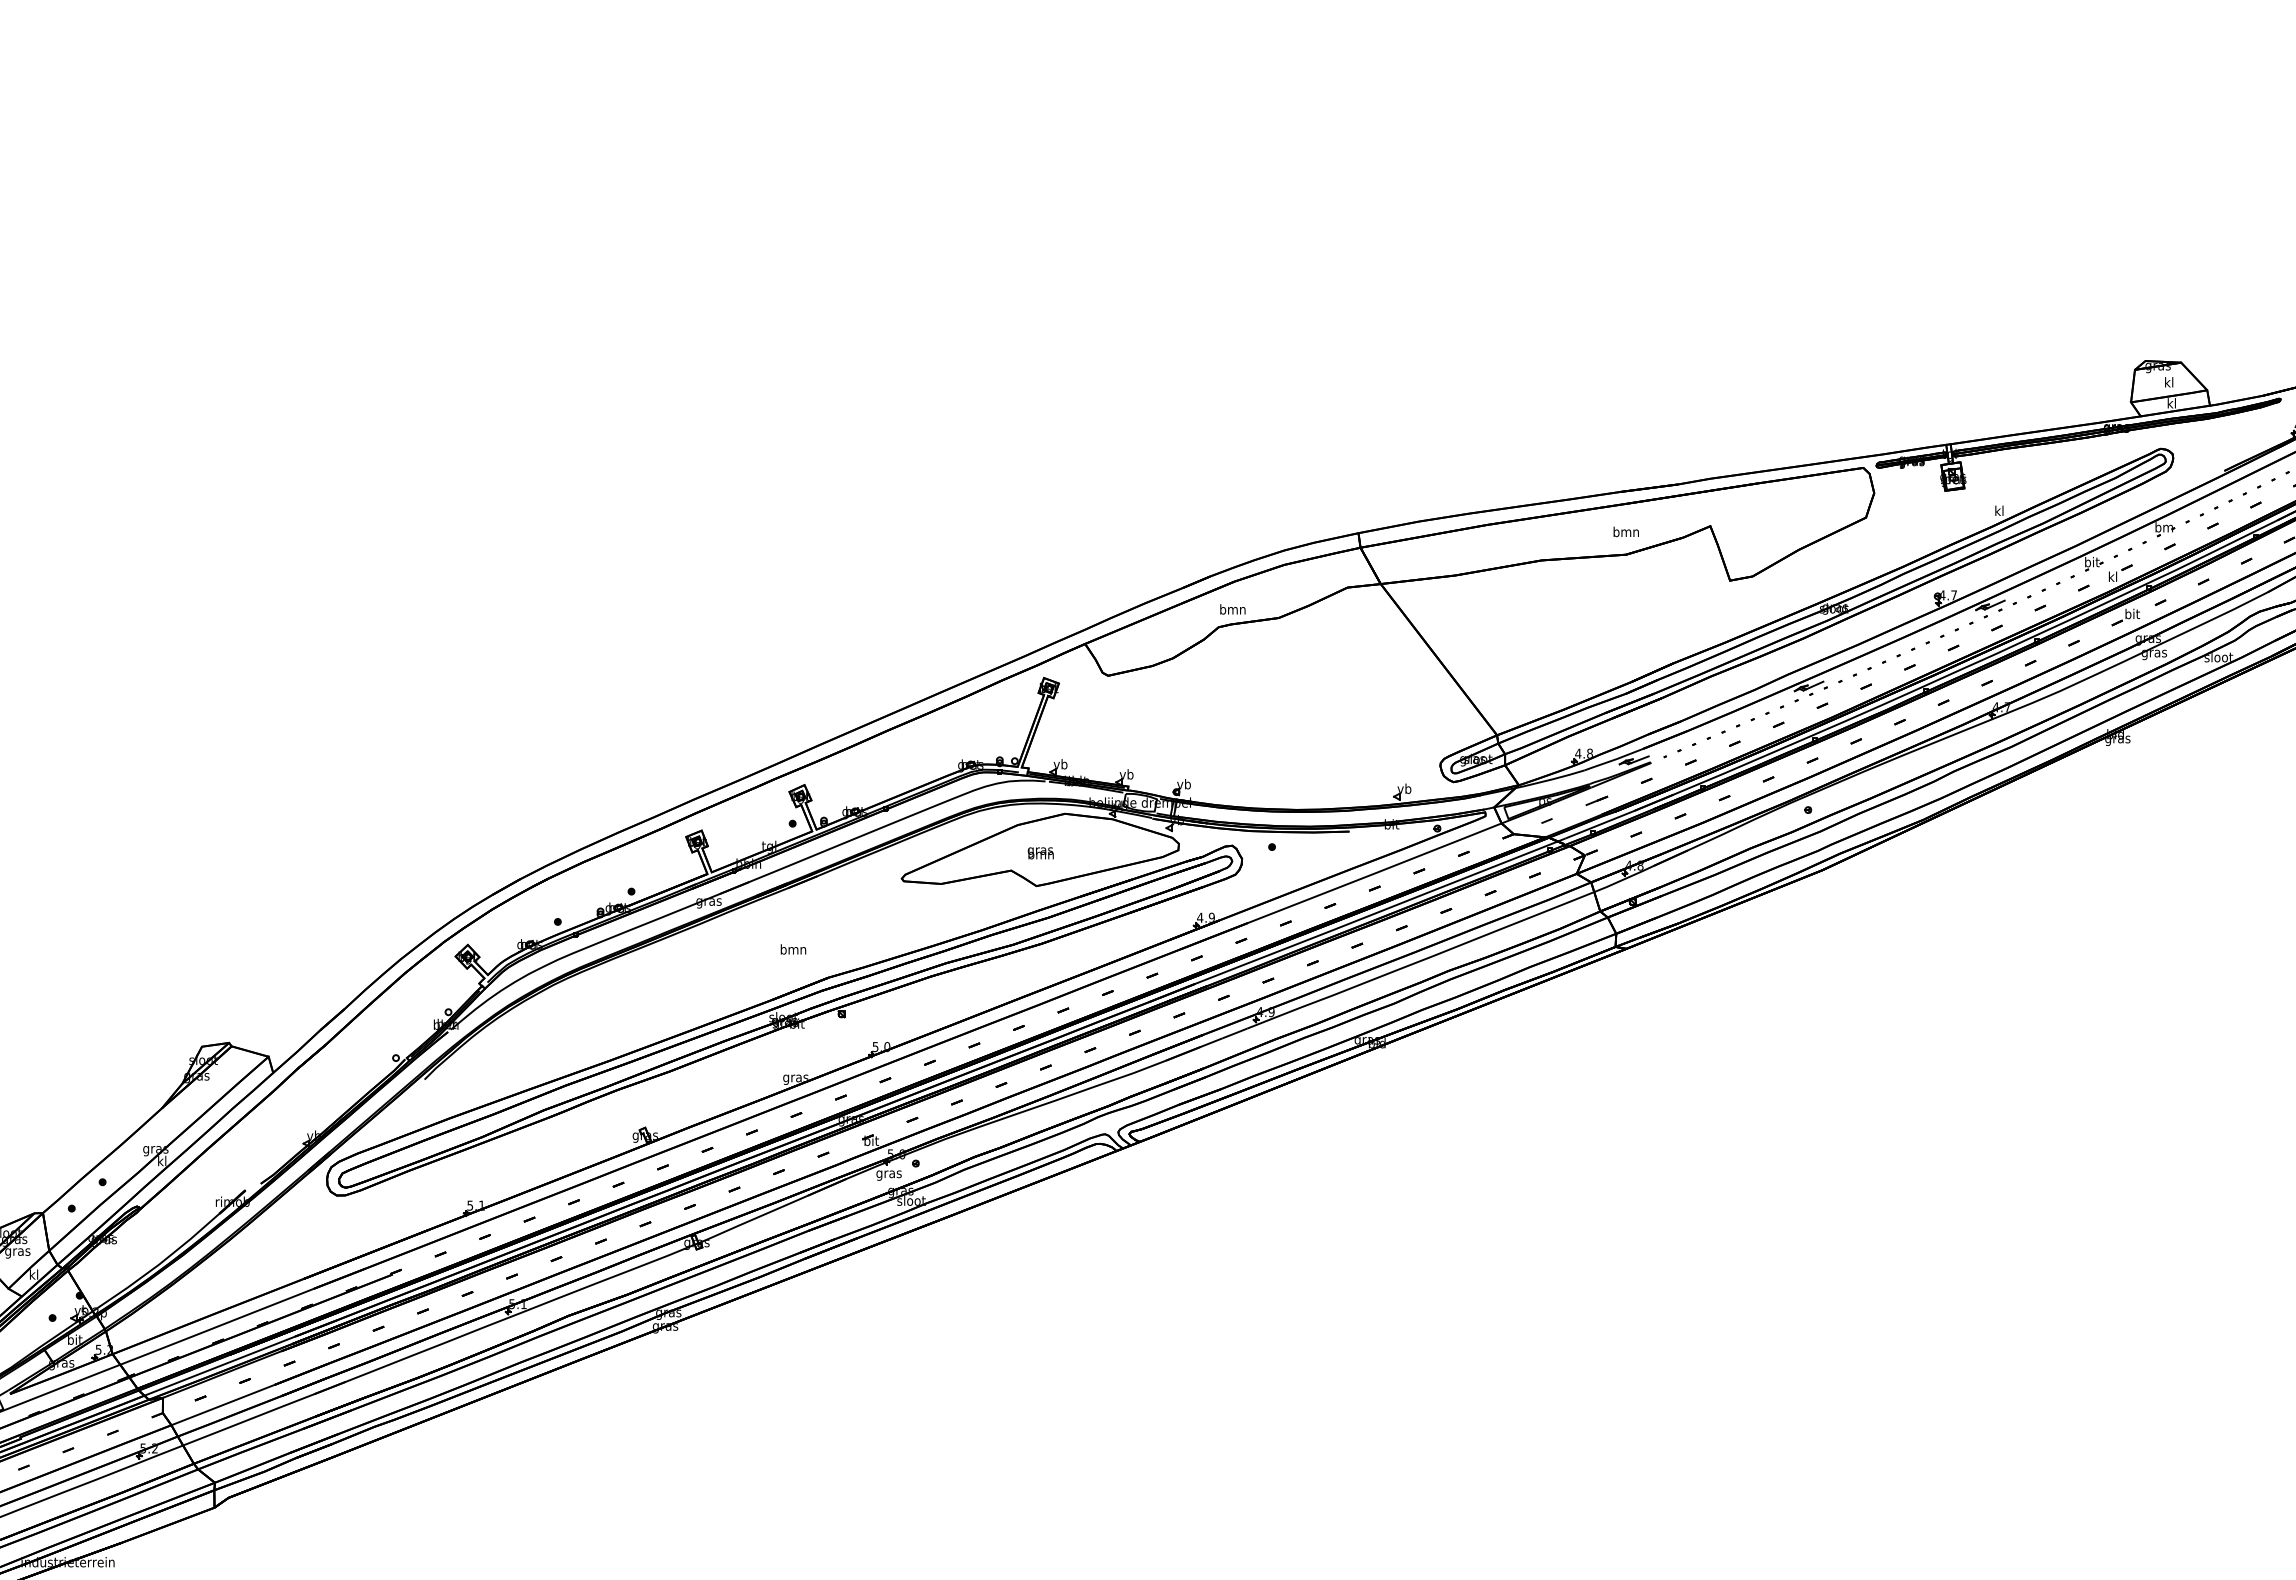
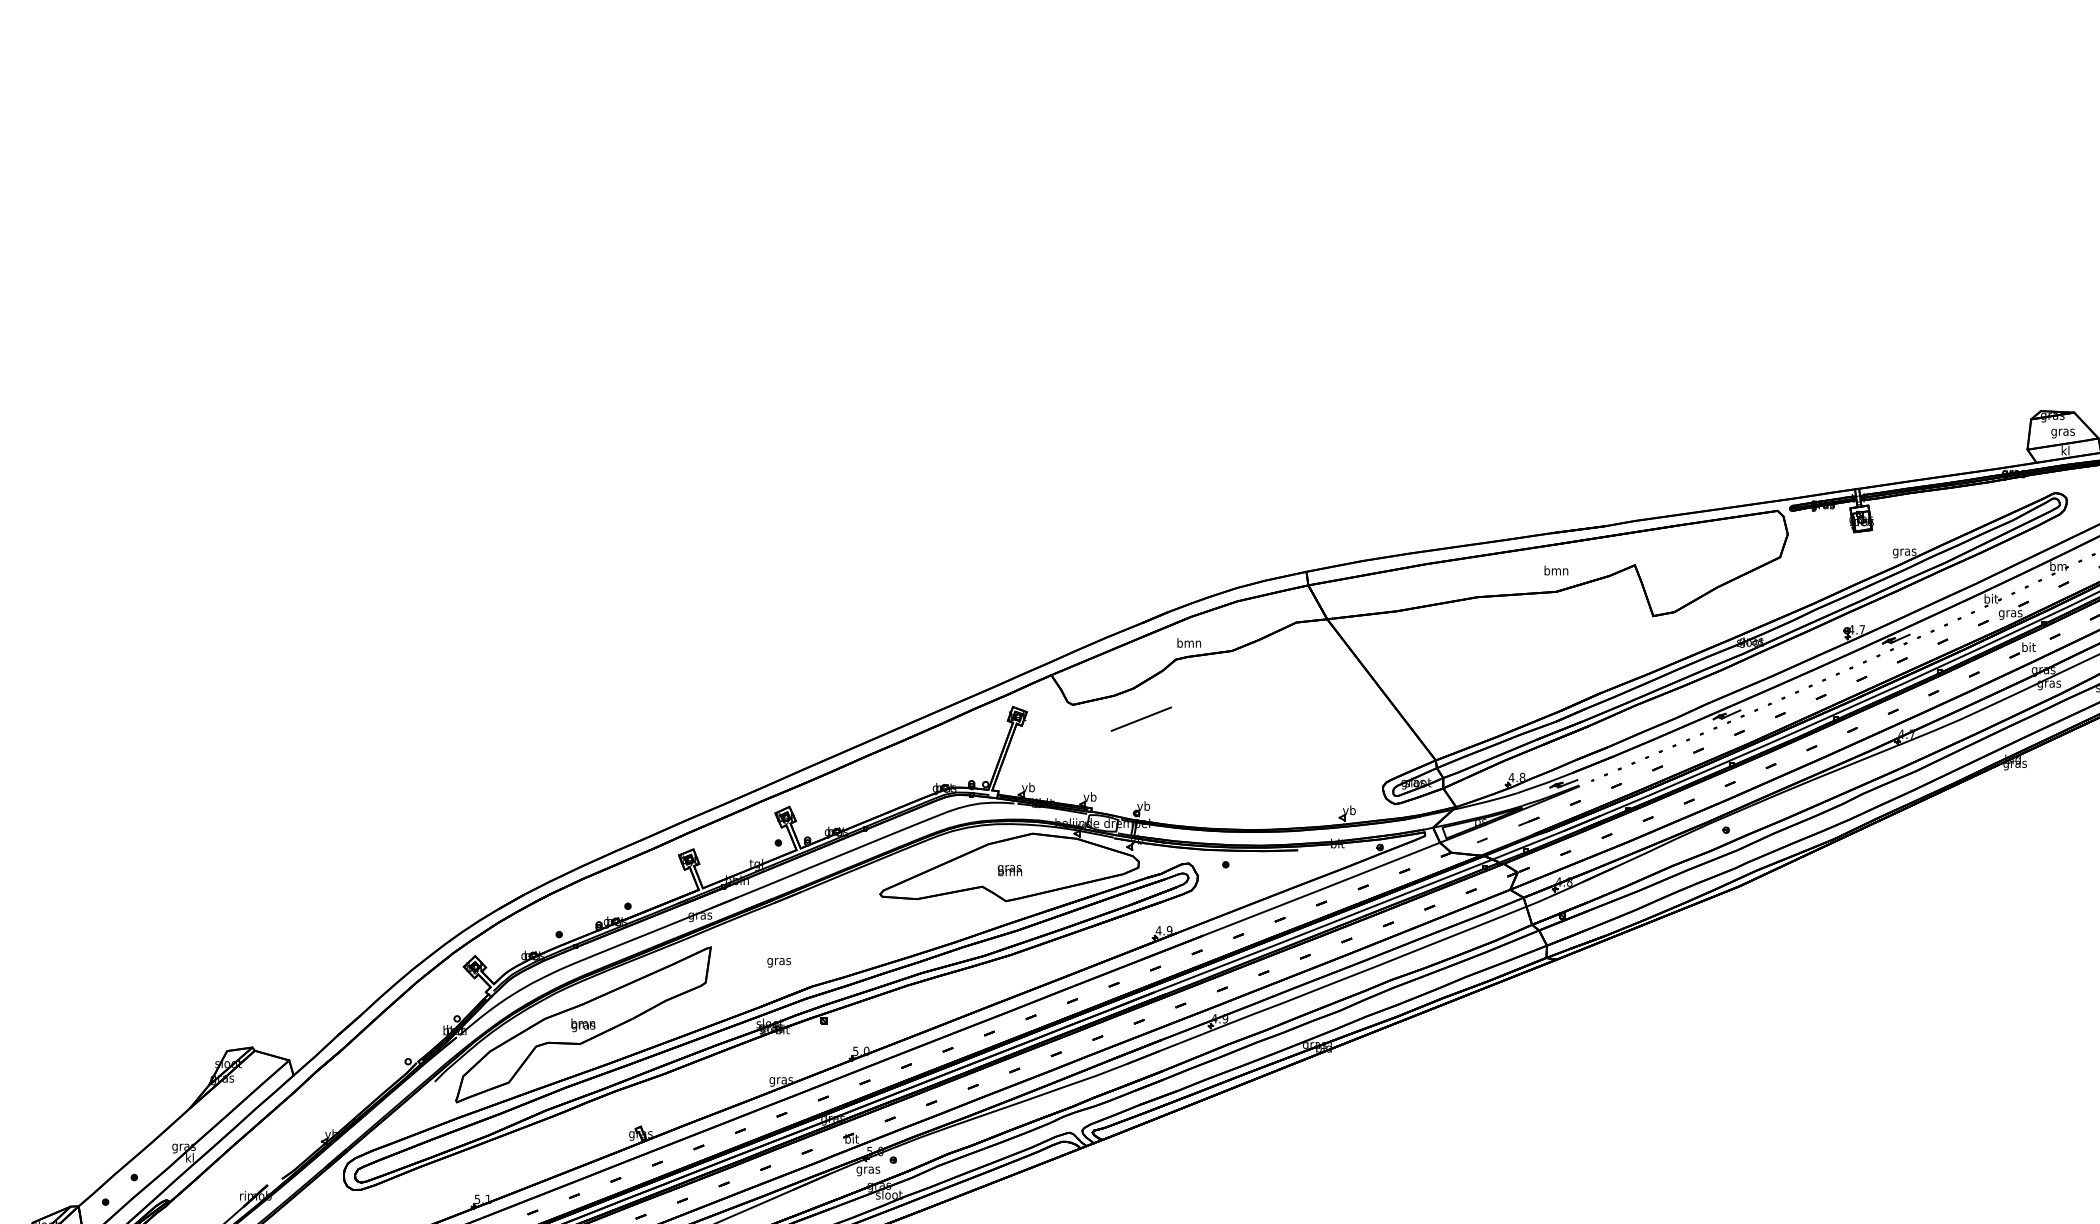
text: (2168, 383) -> (2062, 432), kl -> gras
text: (1999, 511) -> (1904, 551), kl -> gras
text: (2112, 577) -> (2010, 613), kl -> gras
line: (1181, 690) -> (1141, 718), added
text: (793, 950) -> (779, 961), bmn -> gras
part: (583, 1018) -> (583, 1024), added

